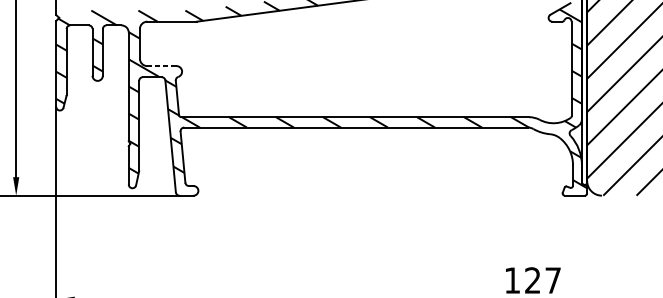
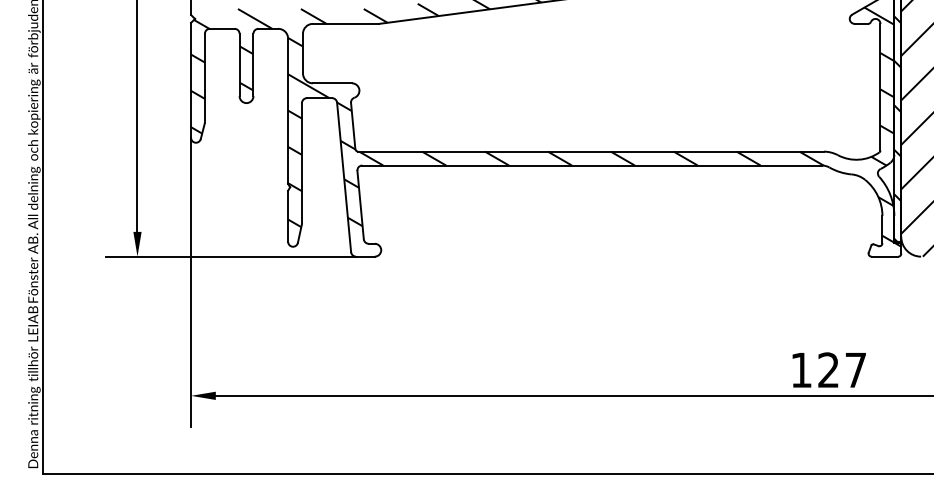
line: (161, 66) -> (332, 83), dashed -> solid
hatch: (584, 100) -> (897, 129), added

